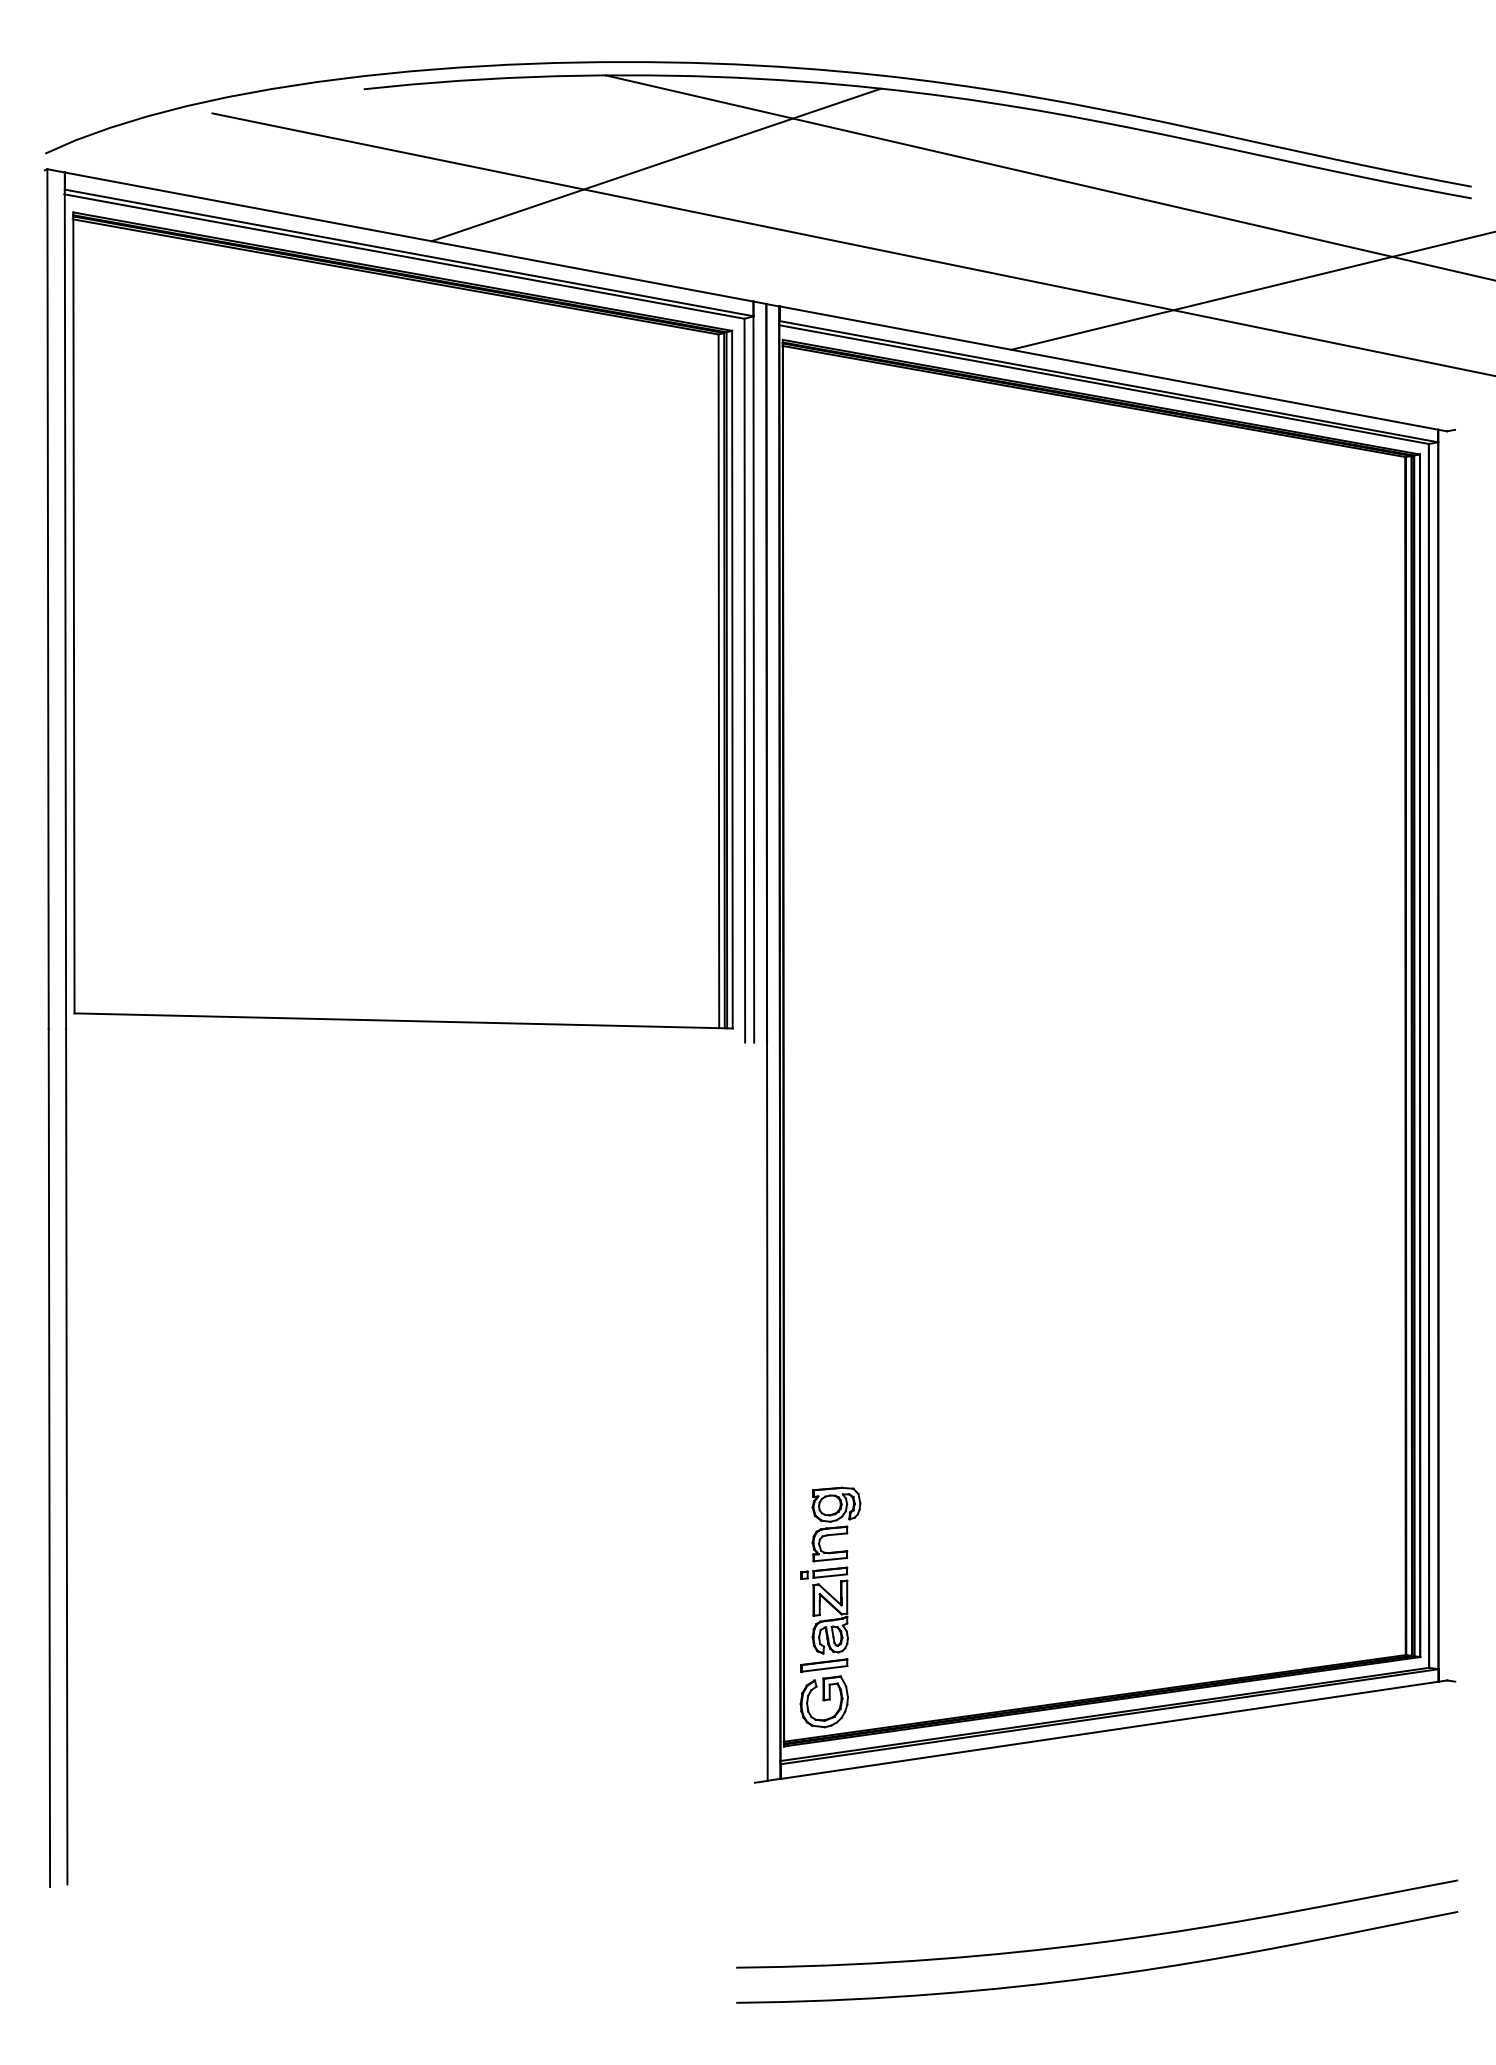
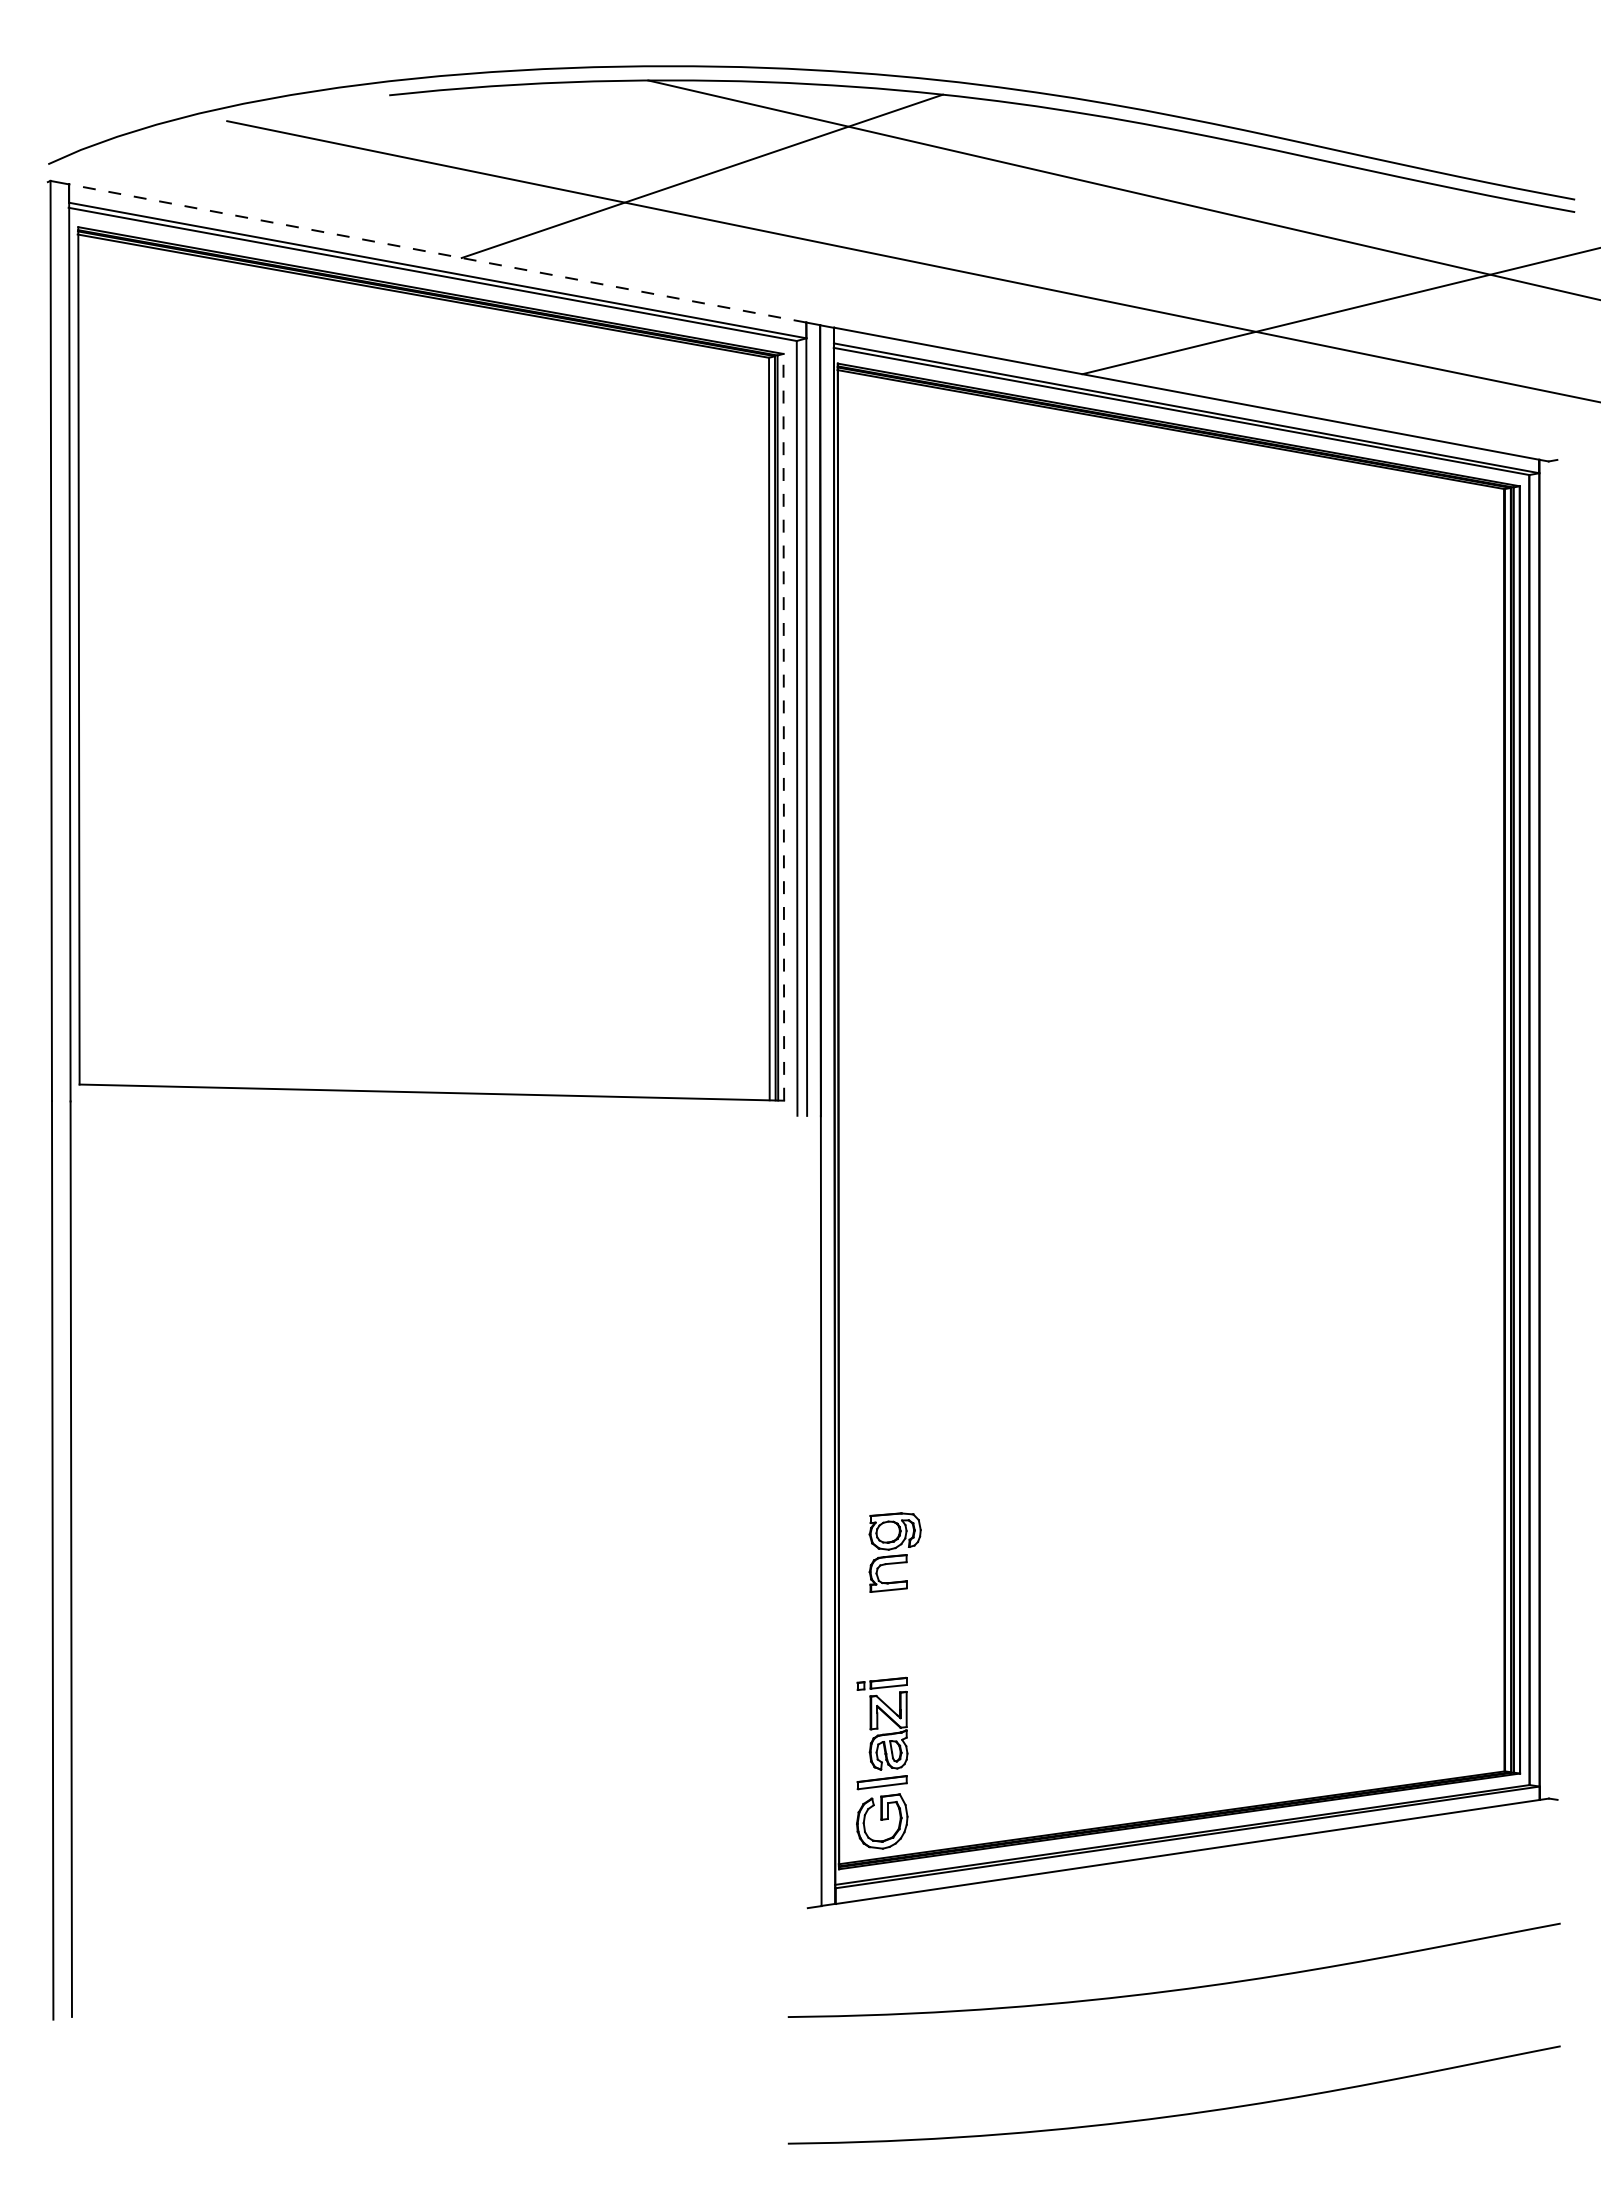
line: (408, 237) -> (437, 253), solid -> dashed
line: (732, 678) -> (783, 726), solid -> dashed
part: (835, 1524) -> (894, 1552), moved
curve: (1096, 1941) -> (1173, 1989), moved

